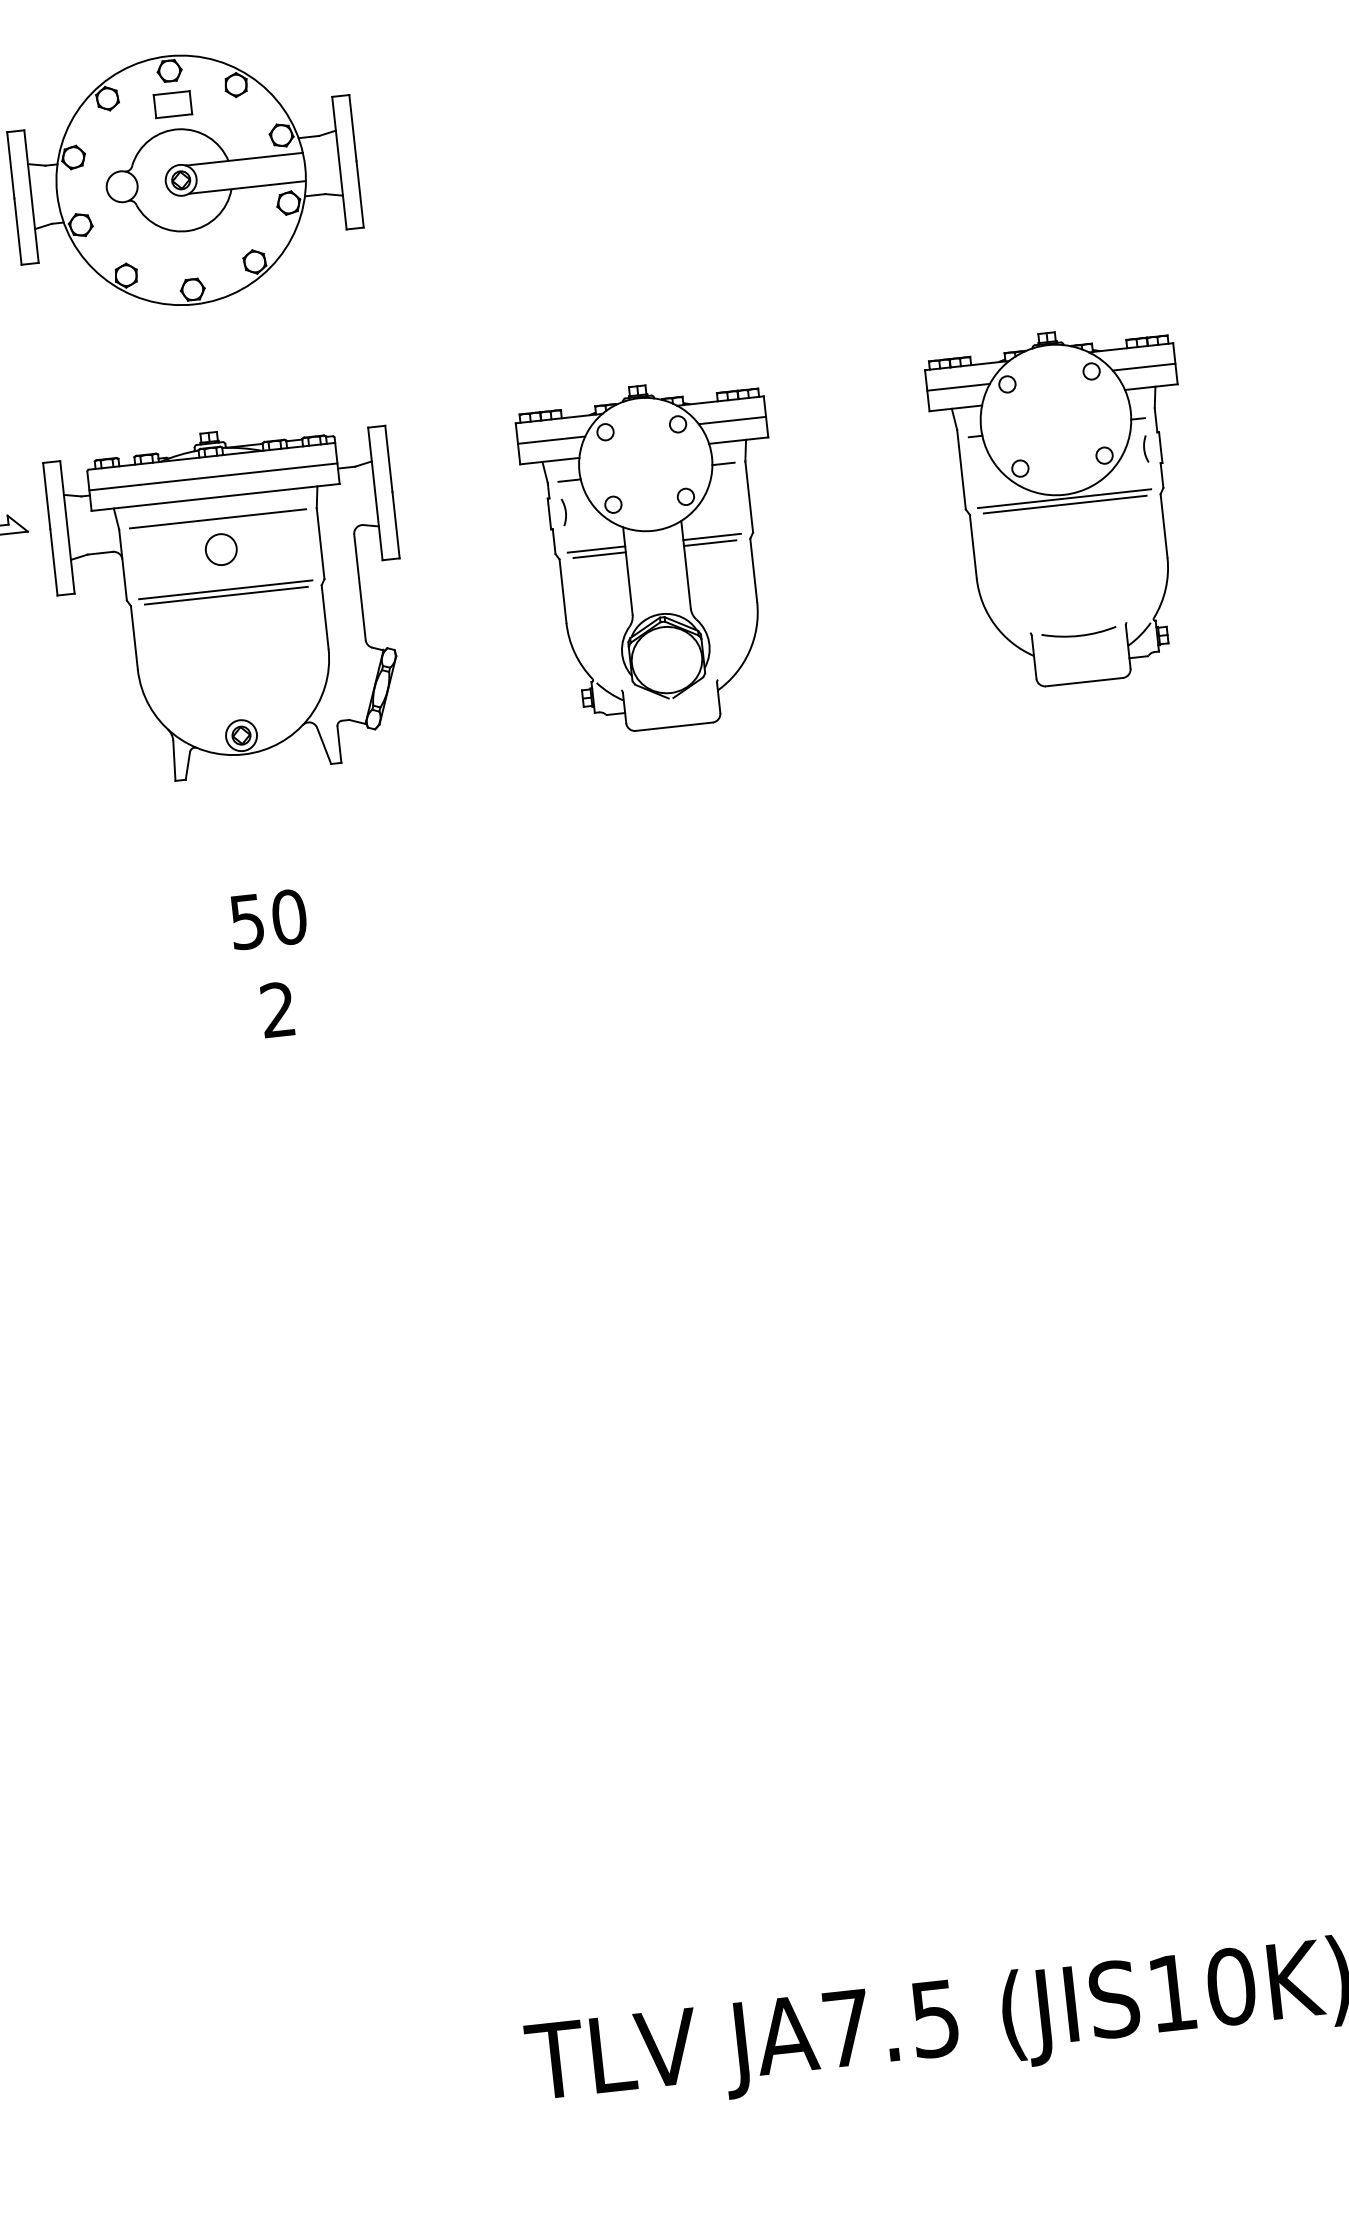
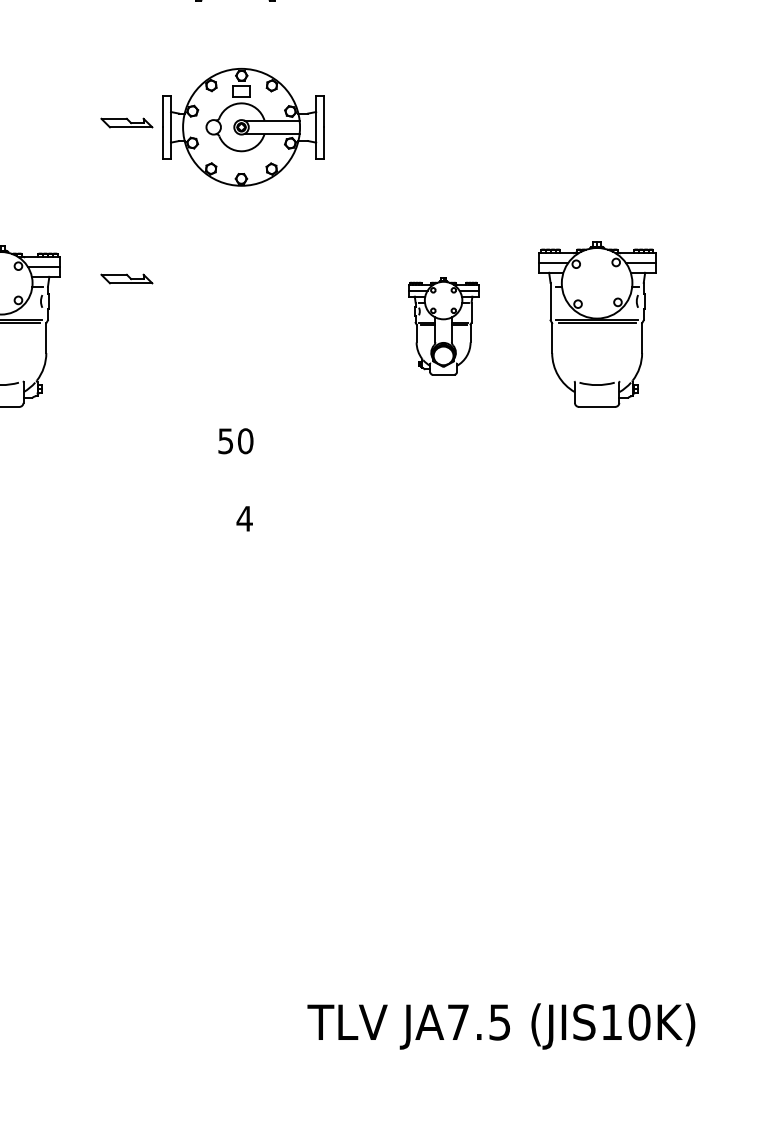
part: (1066, 507) -> (597, 324), moved
part: (655, 556) -> (443, 326), size x0.6
part: (231, 602) -> (243, 326), removed
text: (267, 920) -> (235, 441), moved
text: (277, 1009) -> (244, 518), 2 -> 4

